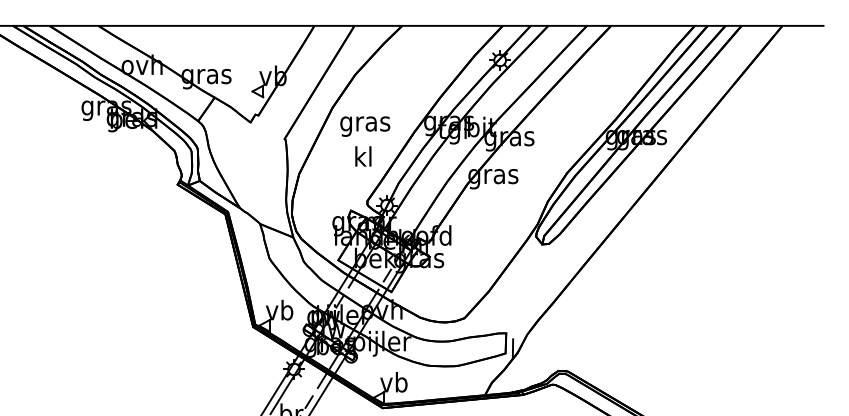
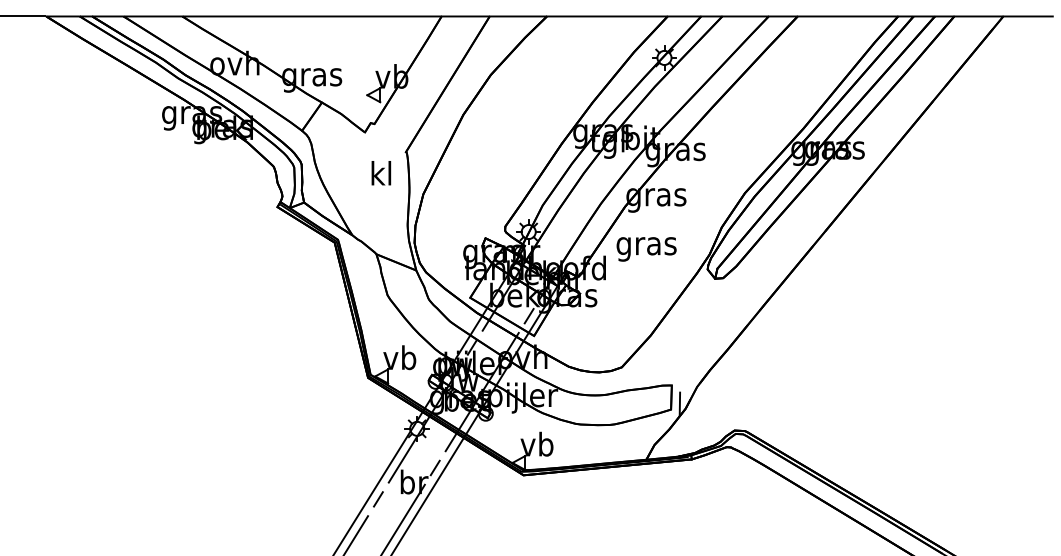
text: (365, 126) -> (646, 249), moved
text: (363, 156) -> (381, 173), moved

